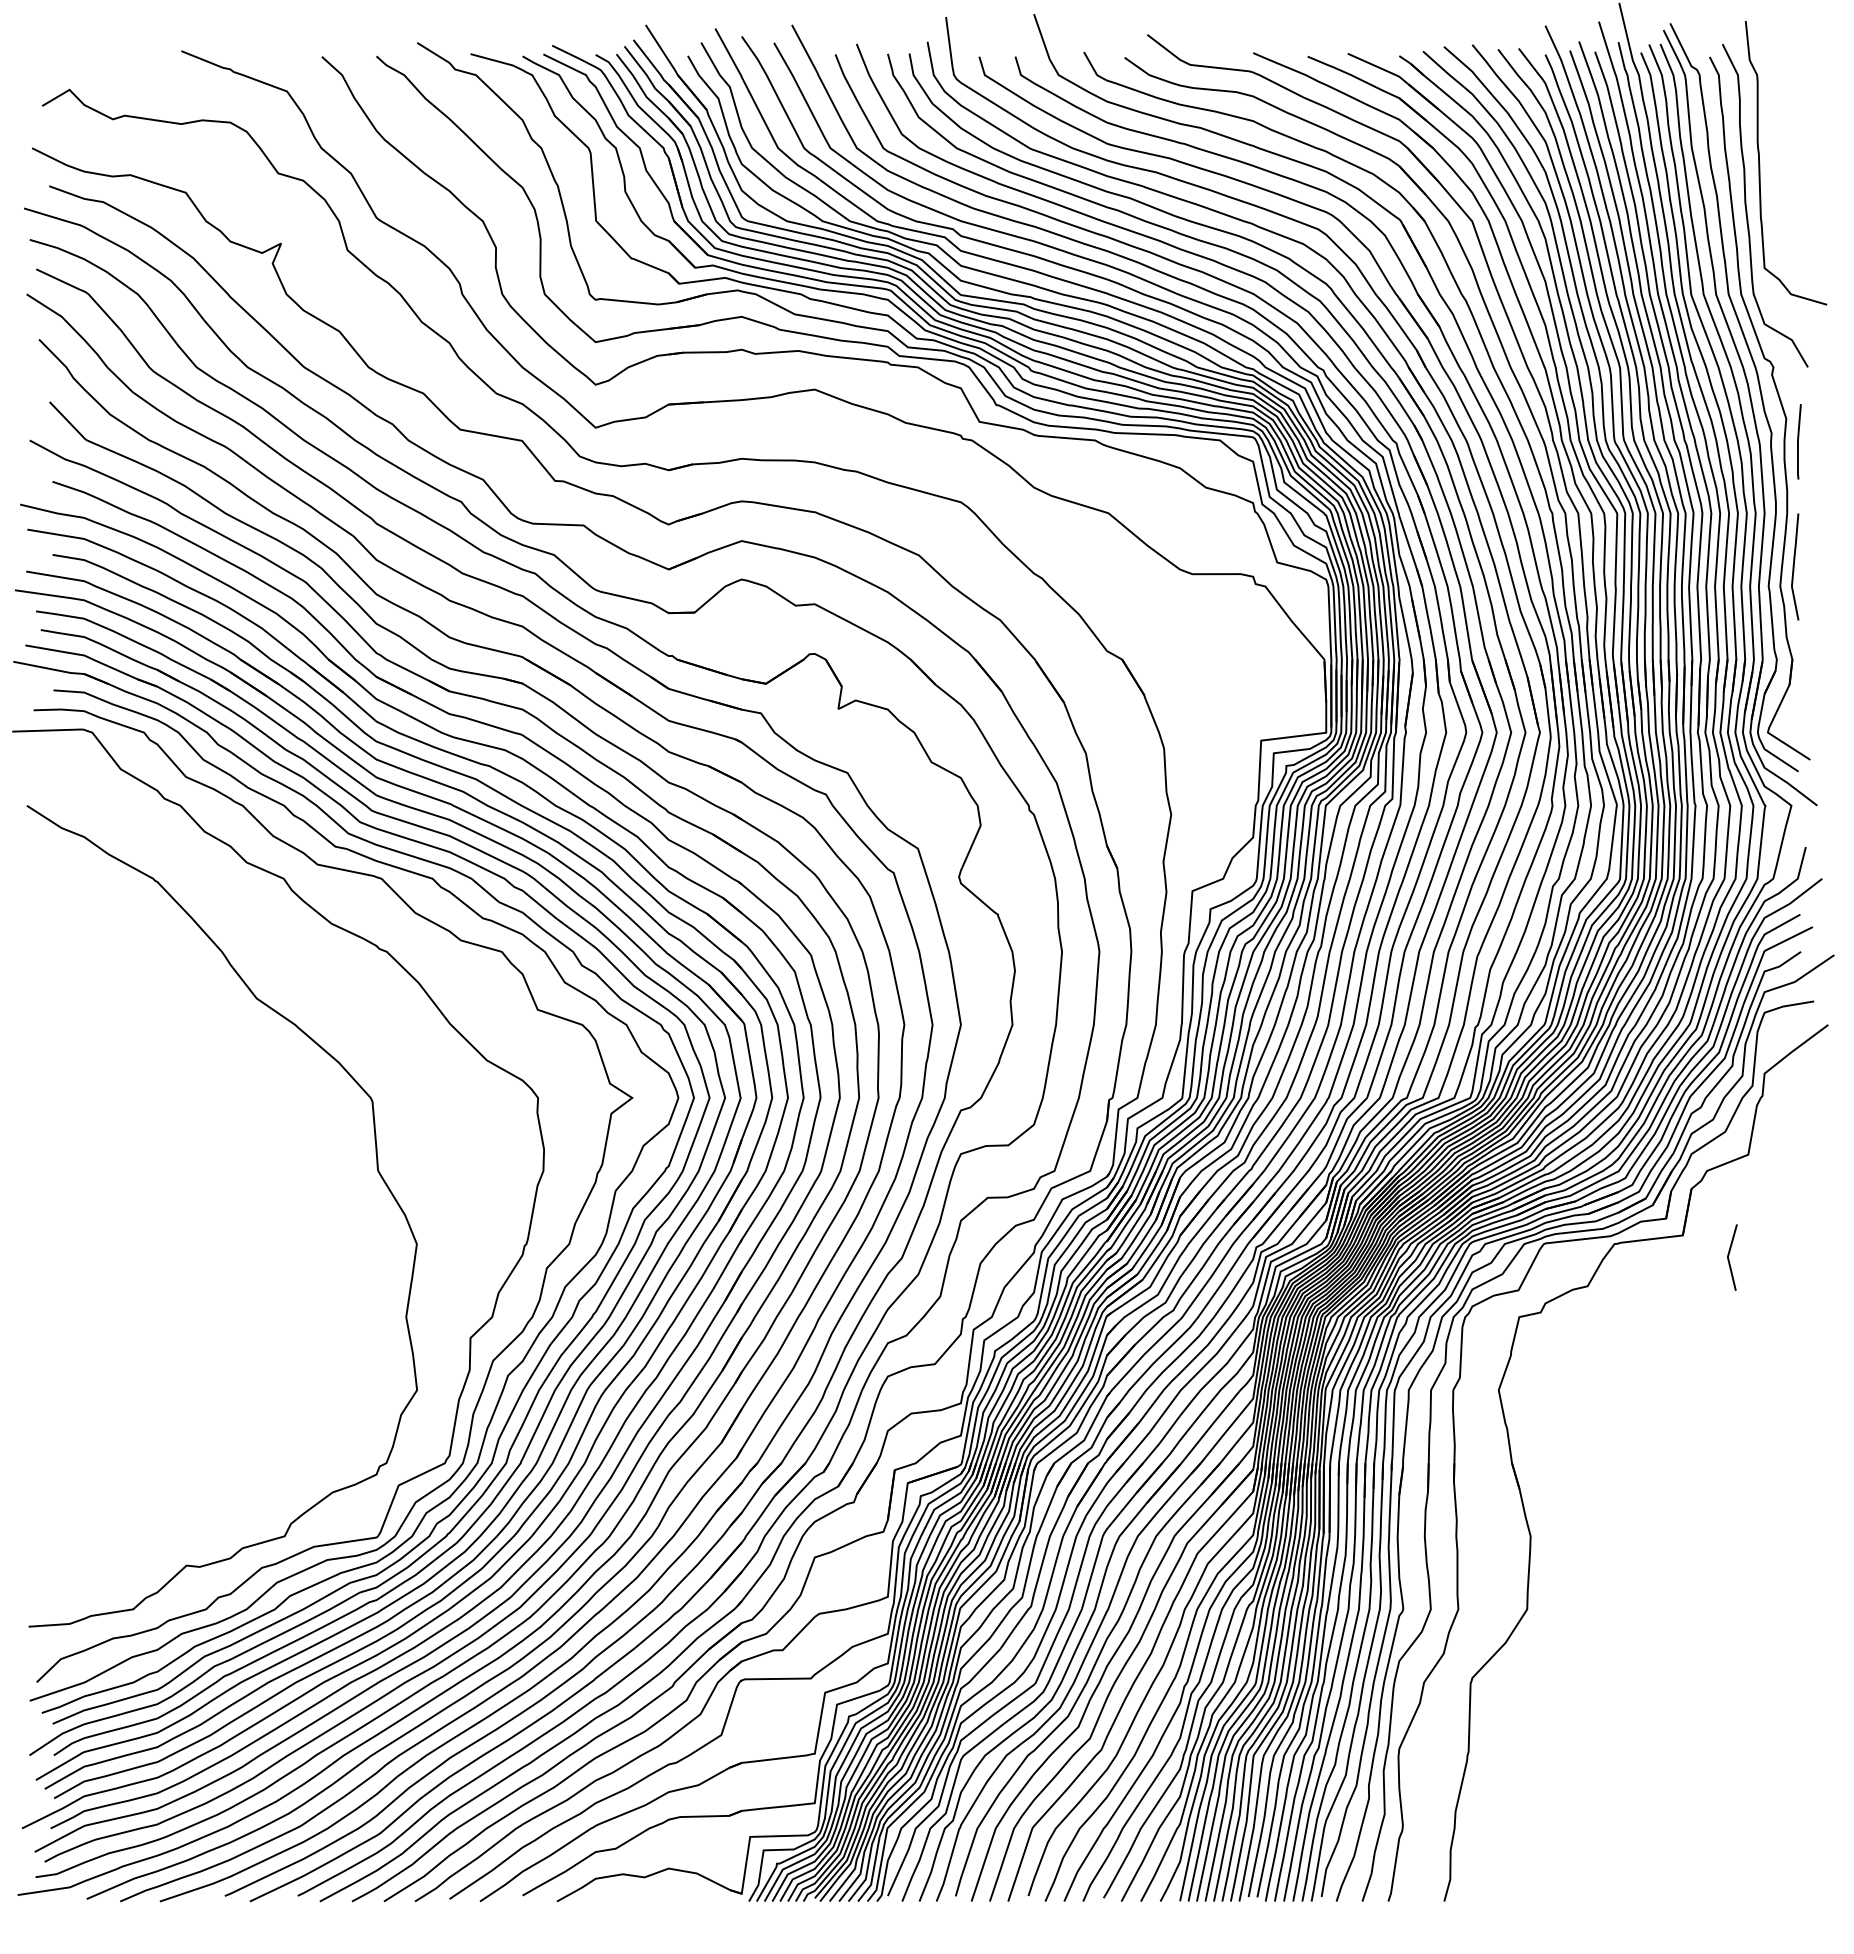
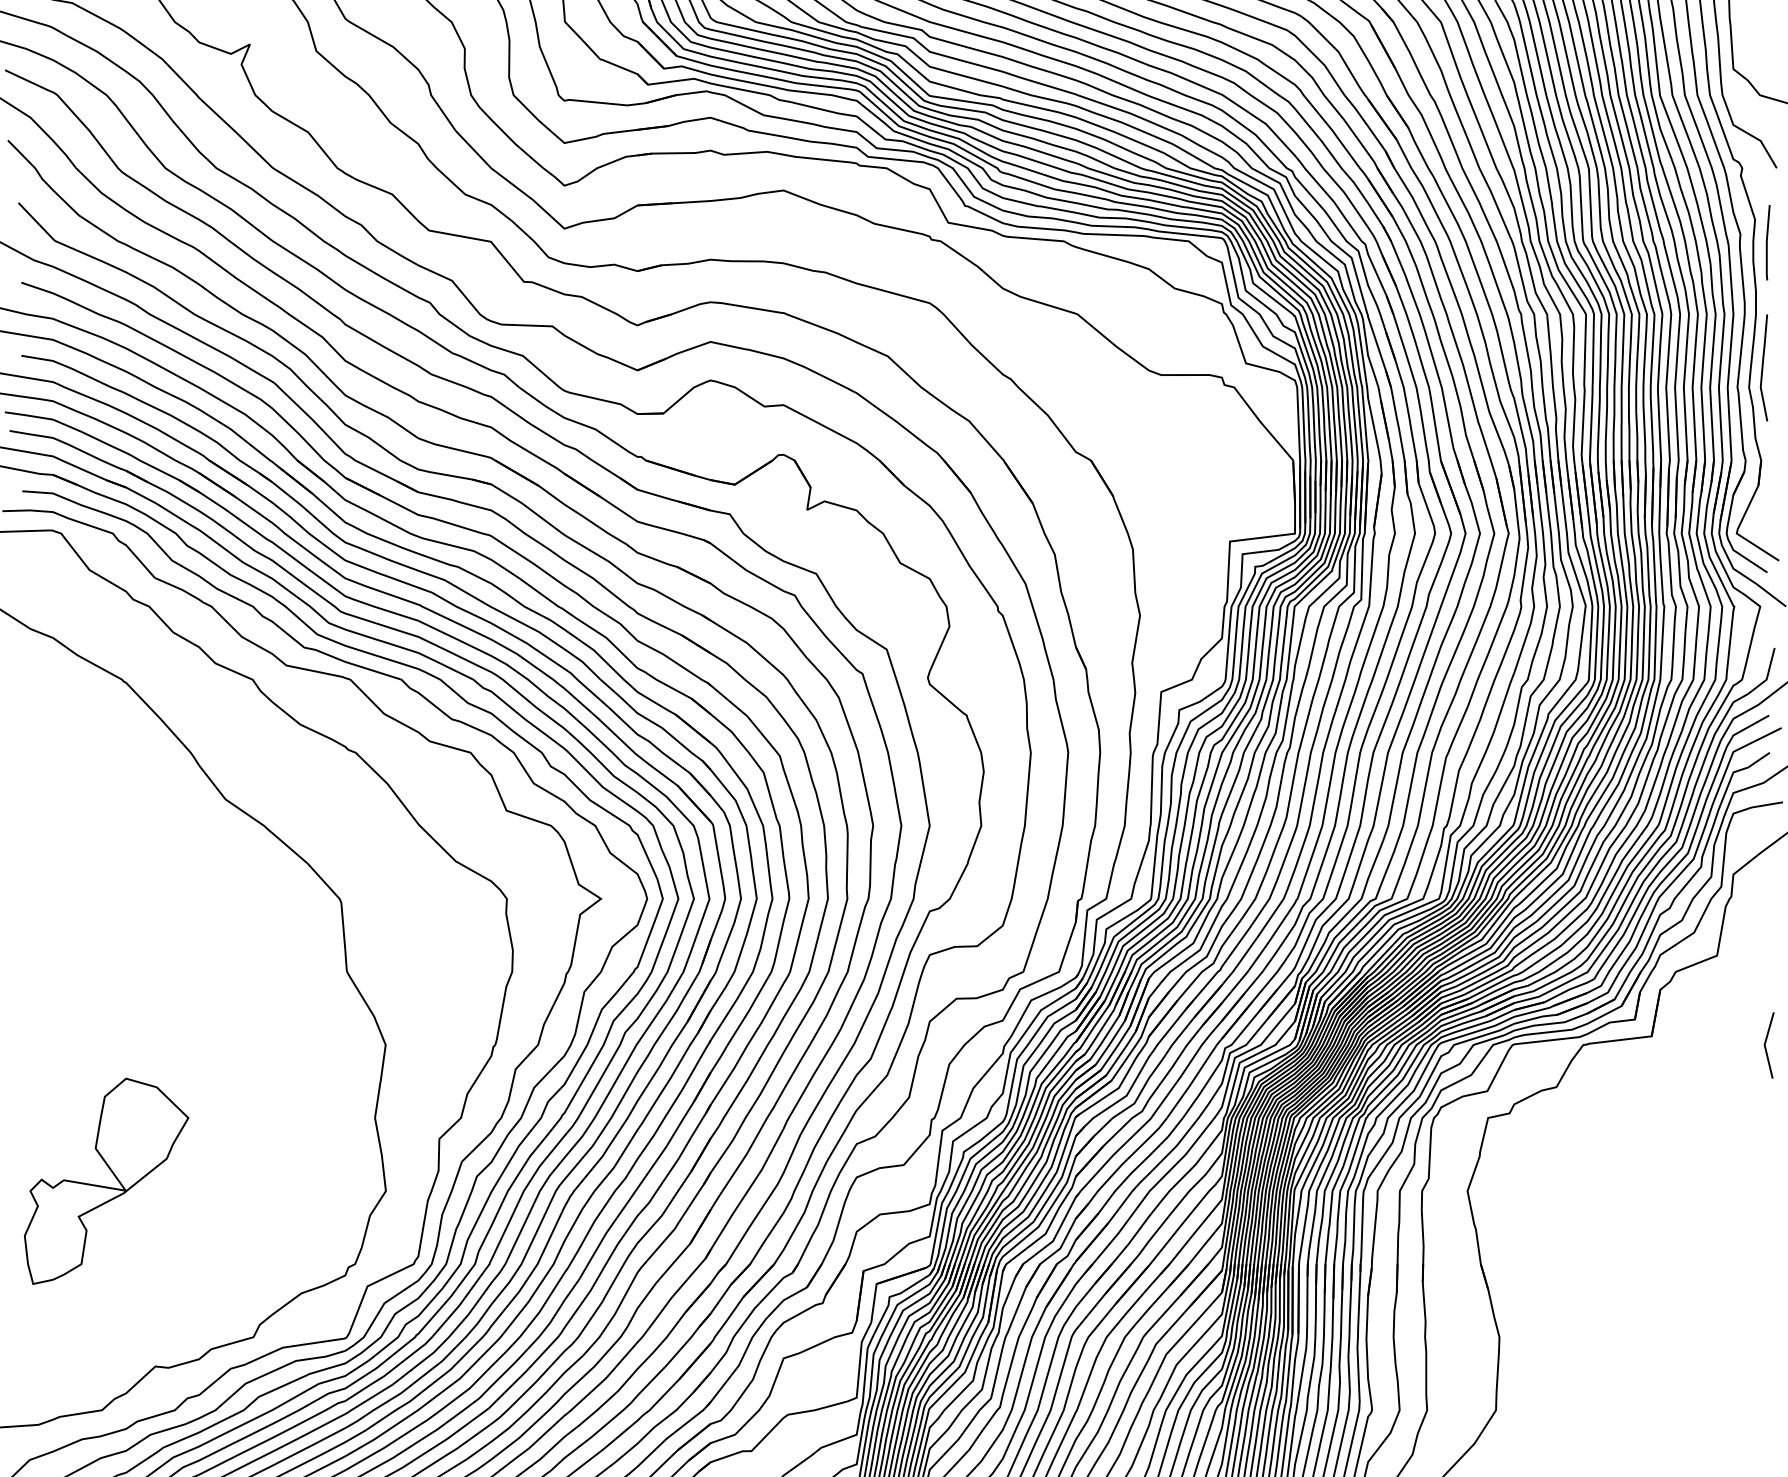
line: (1729, 1258) -> (1766, 1046), moved
part: (137, 1379) -> (106, 1180), added

